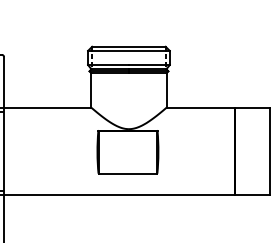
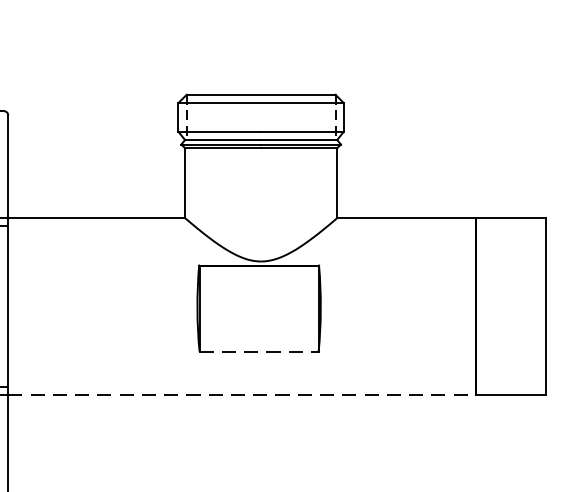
line: (128, 173) -> (260, 351), solid -> dashed
line: (119, 195) -> (242, 395), solid -> dashed

